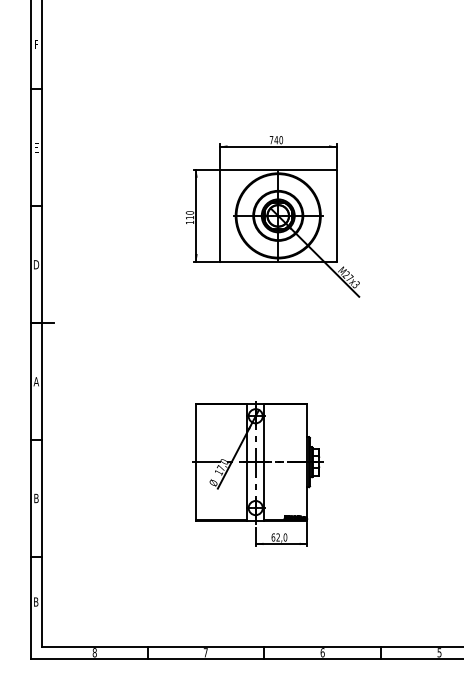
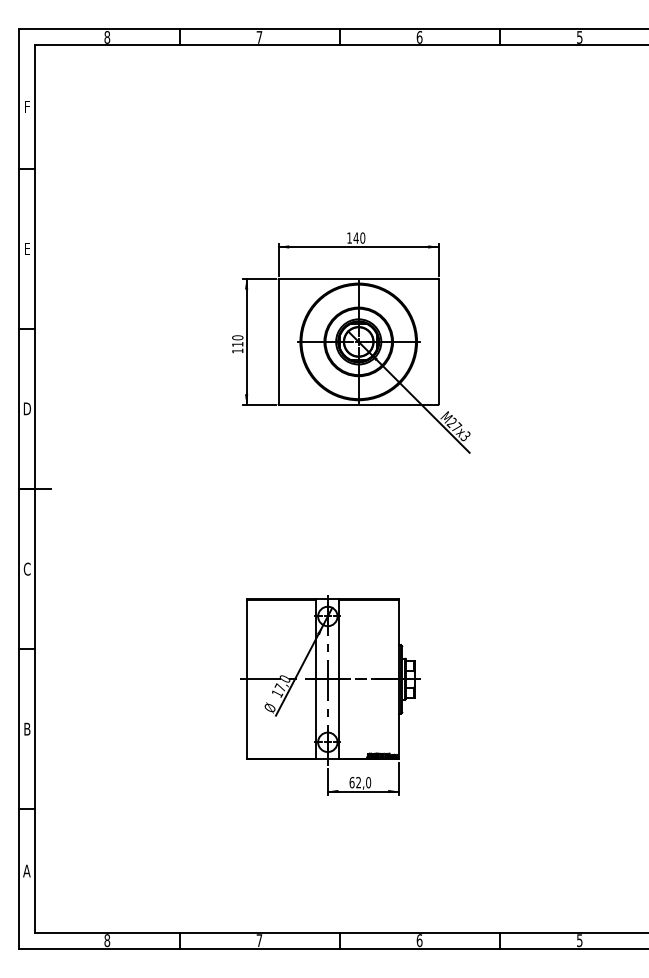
text: (271, 139) -> (349, 237), 740 -> 140
text: (35, 381) -> (26, 568), A -> C
text: (35, 601) -> (26, 870), B -> A

